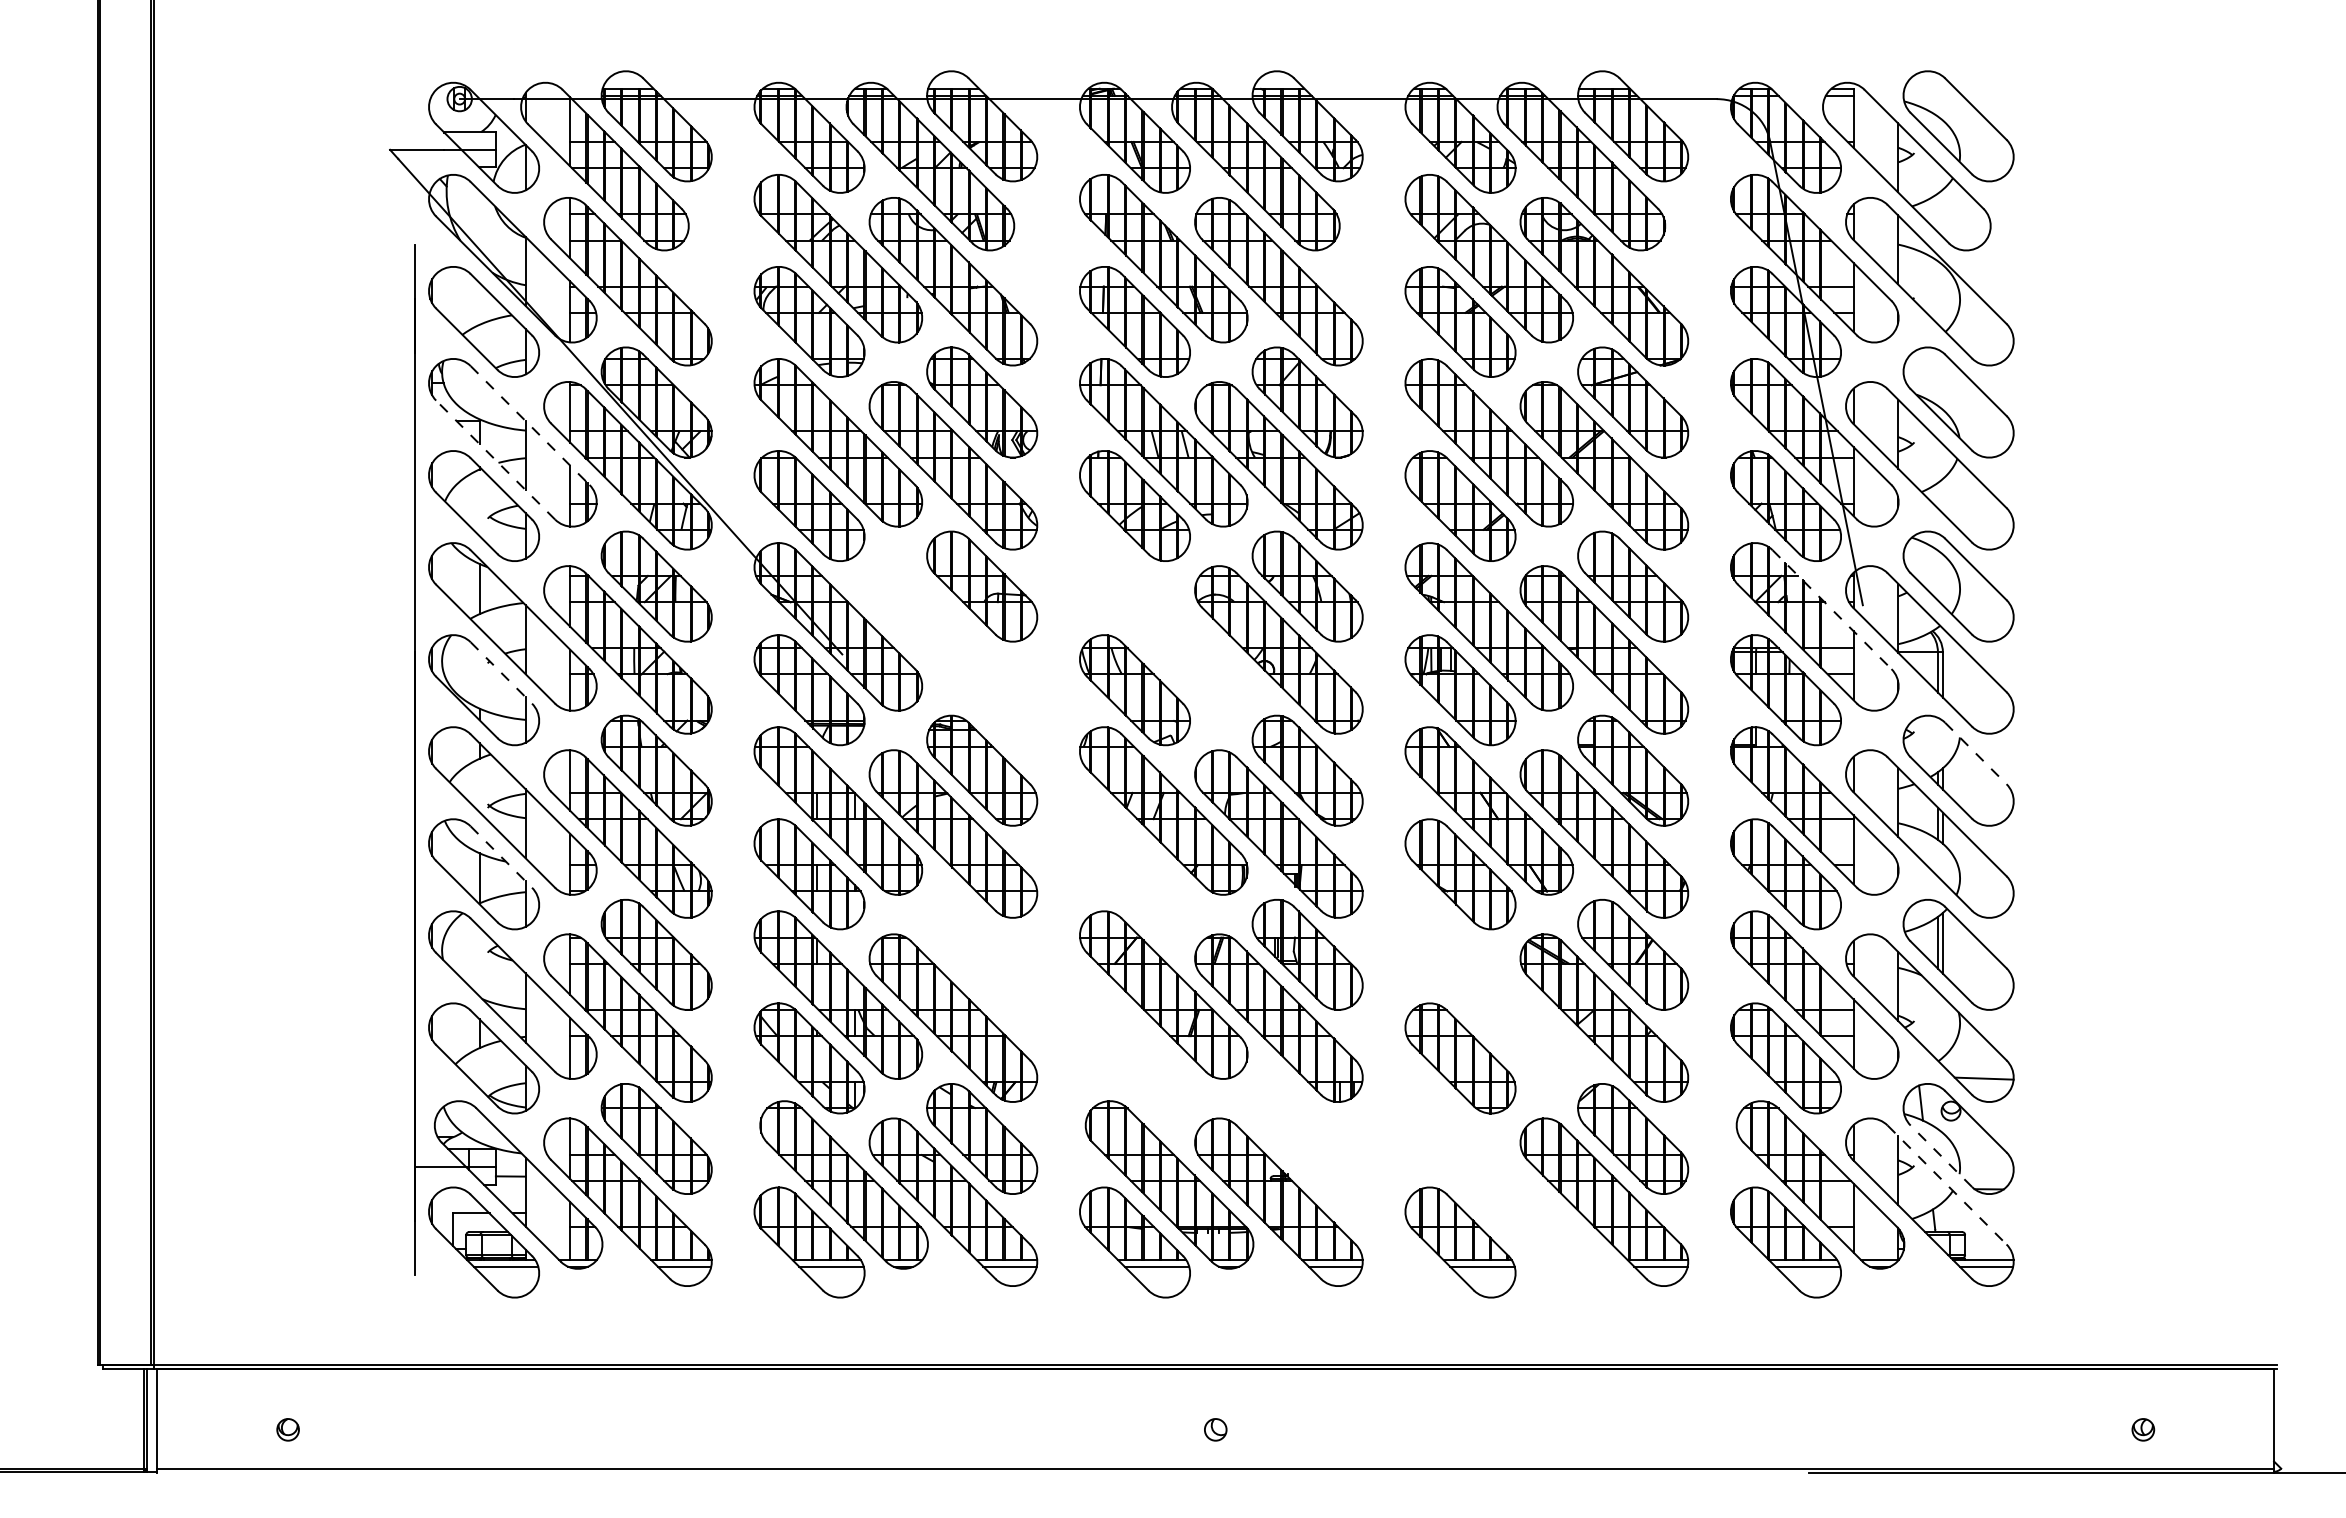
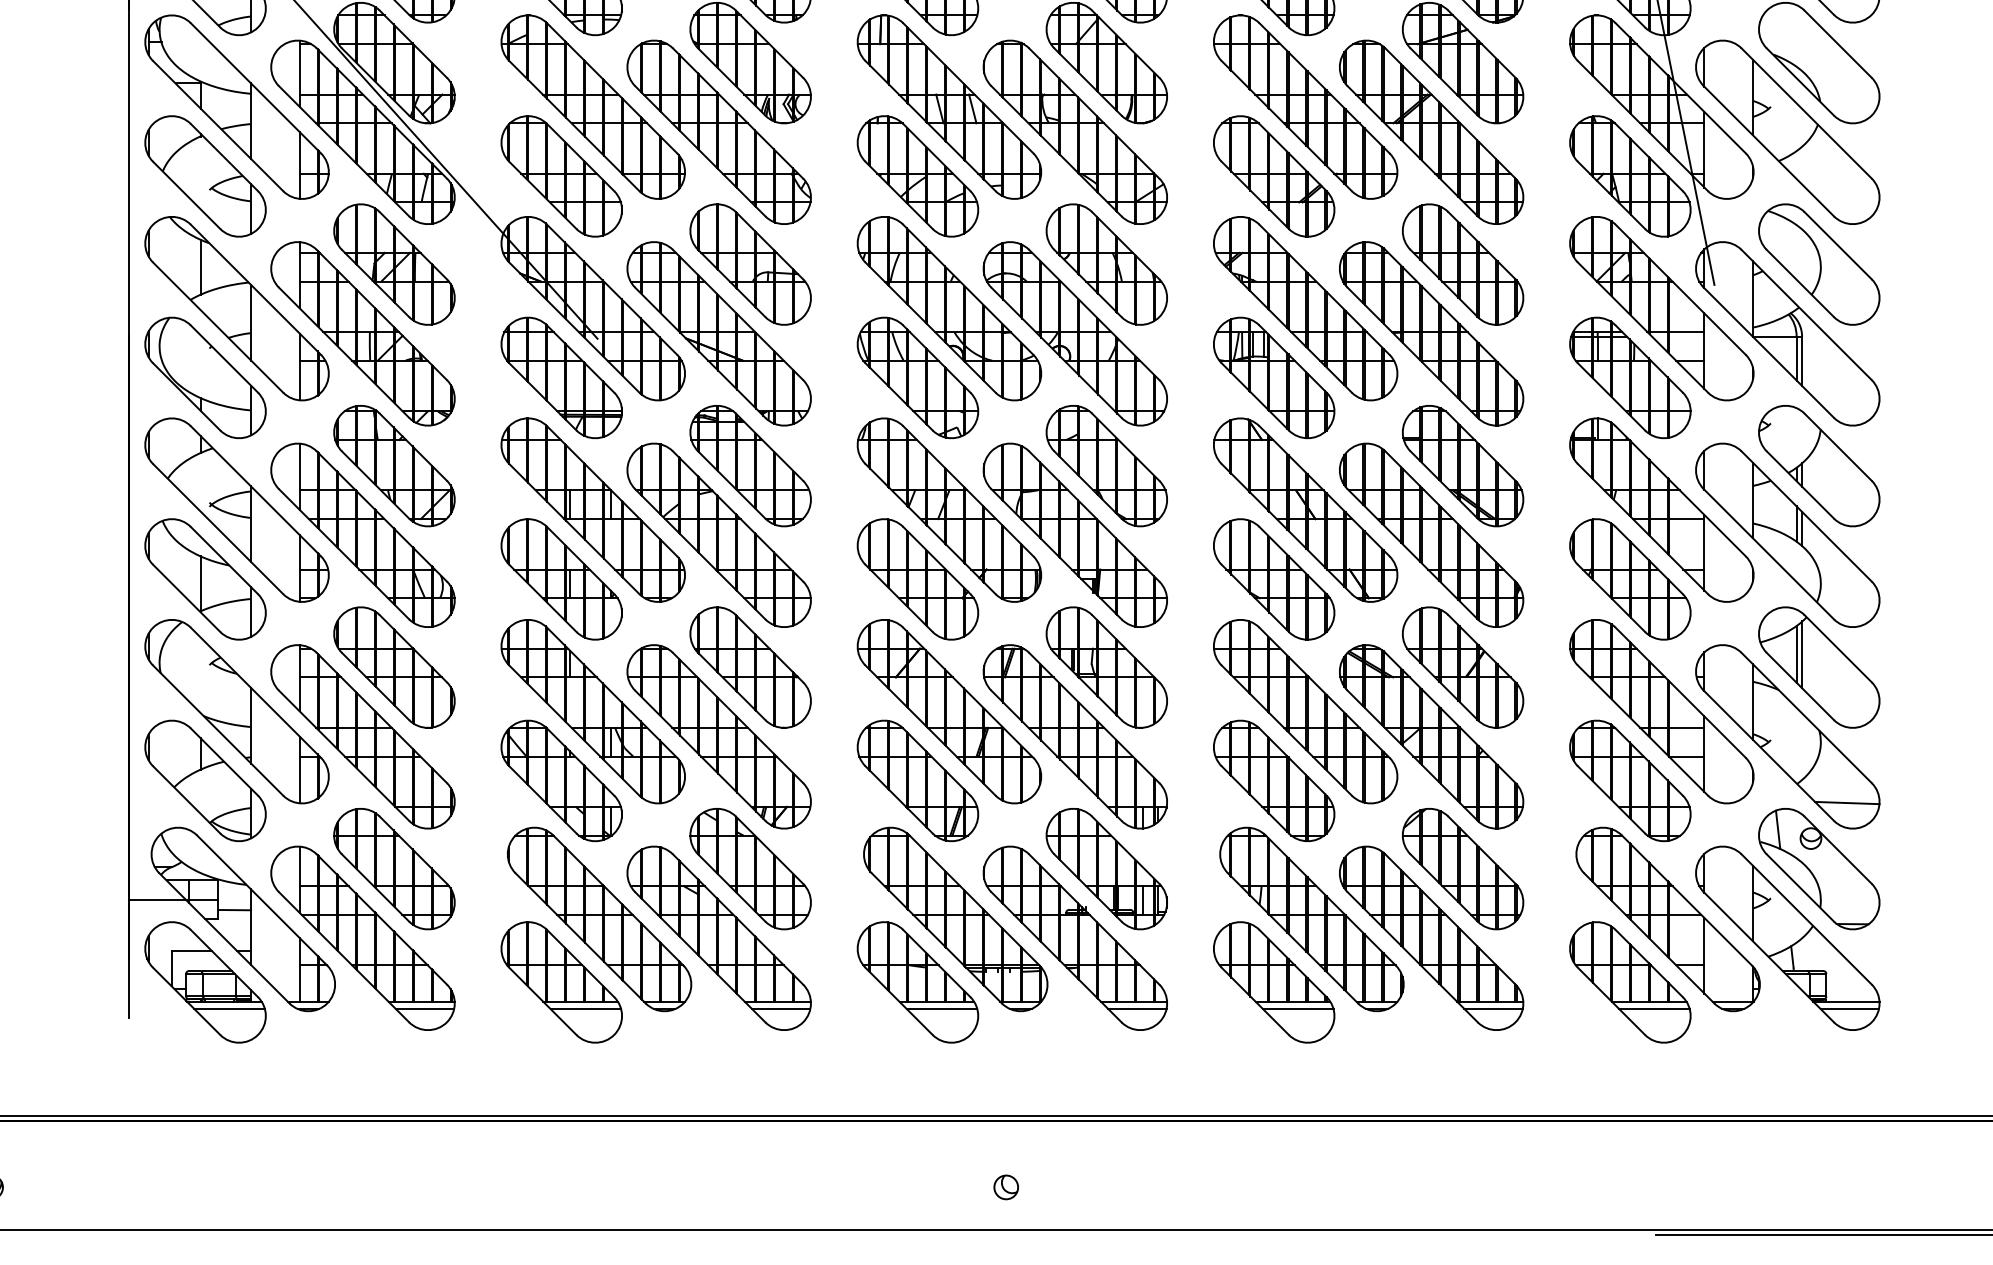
line: (530, 425) -> (256, 88), dashed -> solid
line: (495, 459) -> (218, 125), dashed -> solid
line: (1832, 610) -> (1681, 290), dashed -> solid
part: (1163, 626) -> (949, 308), added
part: (953, 649) -> (719, 333), added
line: (501, 673) -> (224, 359), dashed -> solid
line: (1976, 753) -> (1838, 447), dashed -> solid
line: (501, 857) -> (224, 561), dashed -> solid
part: (1134, 874) -> (917, 579), added
part: (982, 954) -> (751, 667), added
part: (1488, 994) -> (1304, 710), added
part: (1134, 1058) -> (917, 781), added
part: (1307, 1138) -> (1106, 868), added
line: (1941, 1155) -> (1800, 887), dashed -> solid
part: (1494, 1184) -> (1311, 918), added
line: (1947, 1185) -> (1807, 919), dashed -> solid

